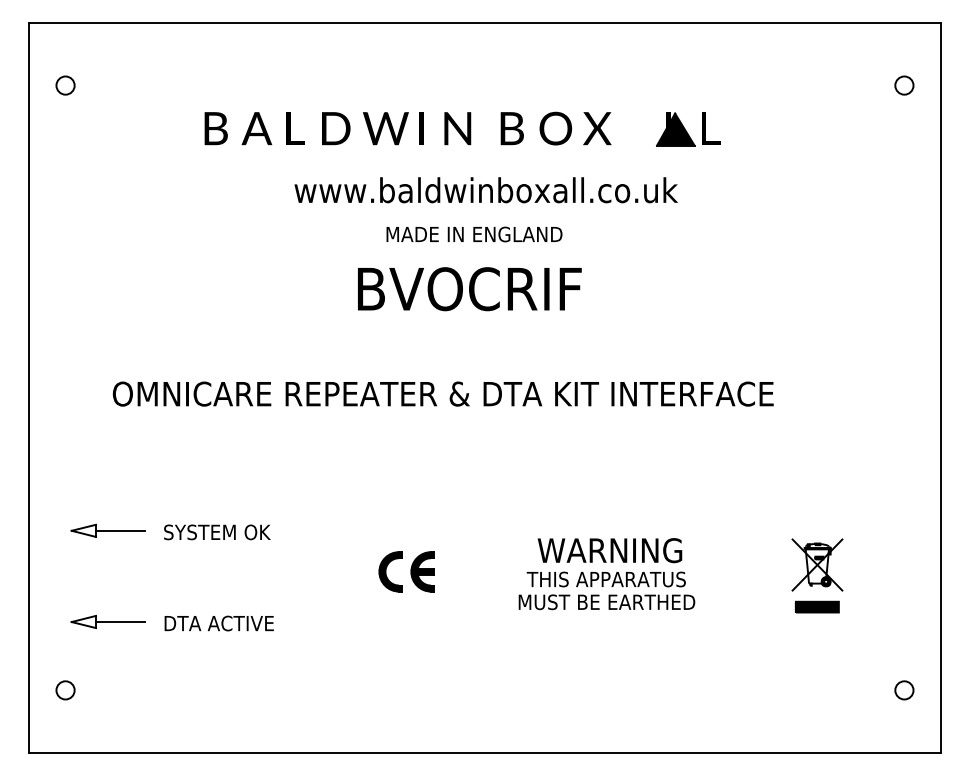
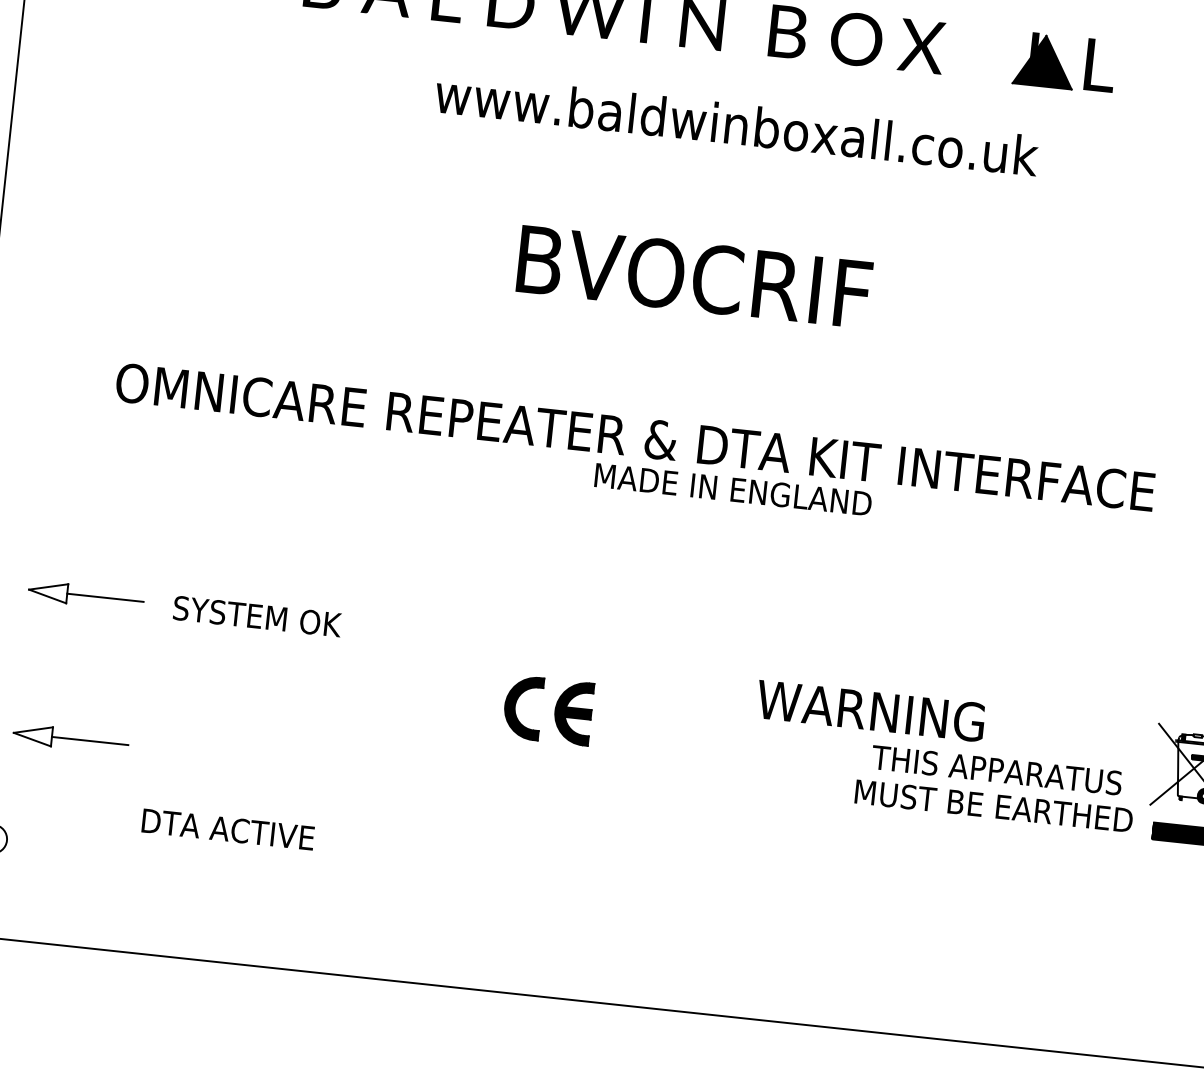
text: (474, 234) -> (733, 489), moved
text: (606, 590) -> (995, 787), moved
text: (218, 623) -> (227, 829), moved

